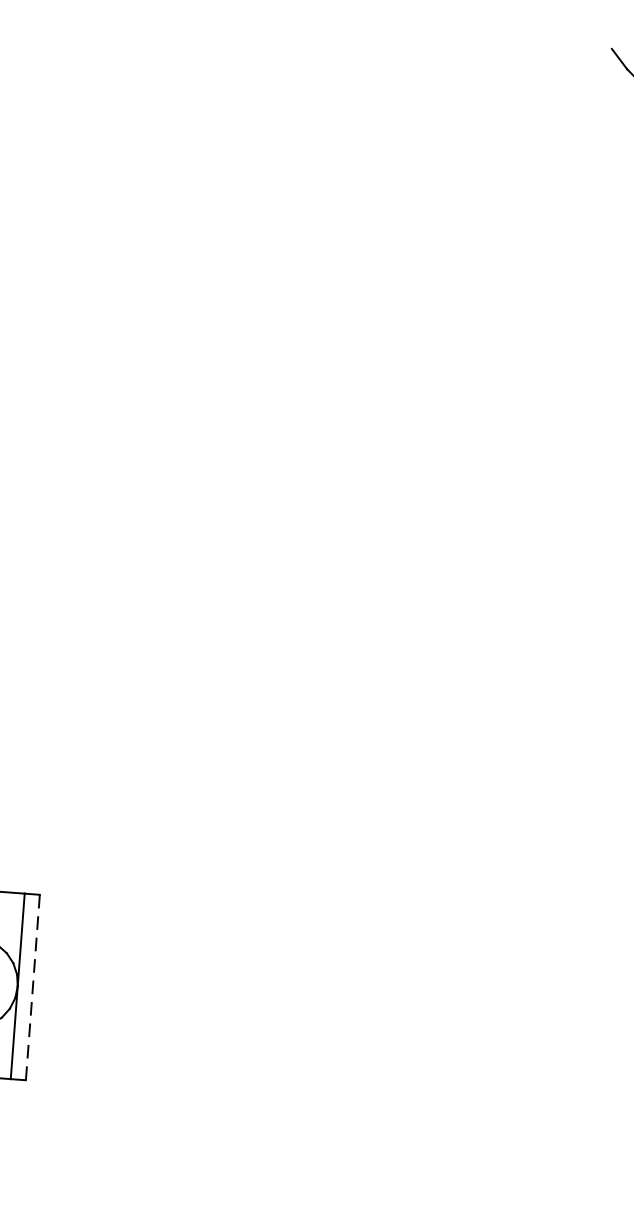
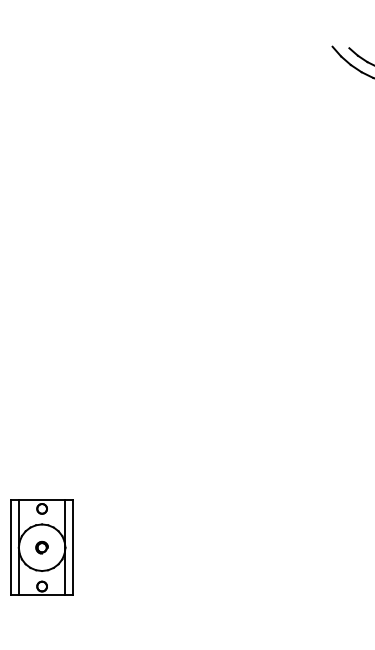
line: (33, 987) -> (73, 547), dashed -> solid

